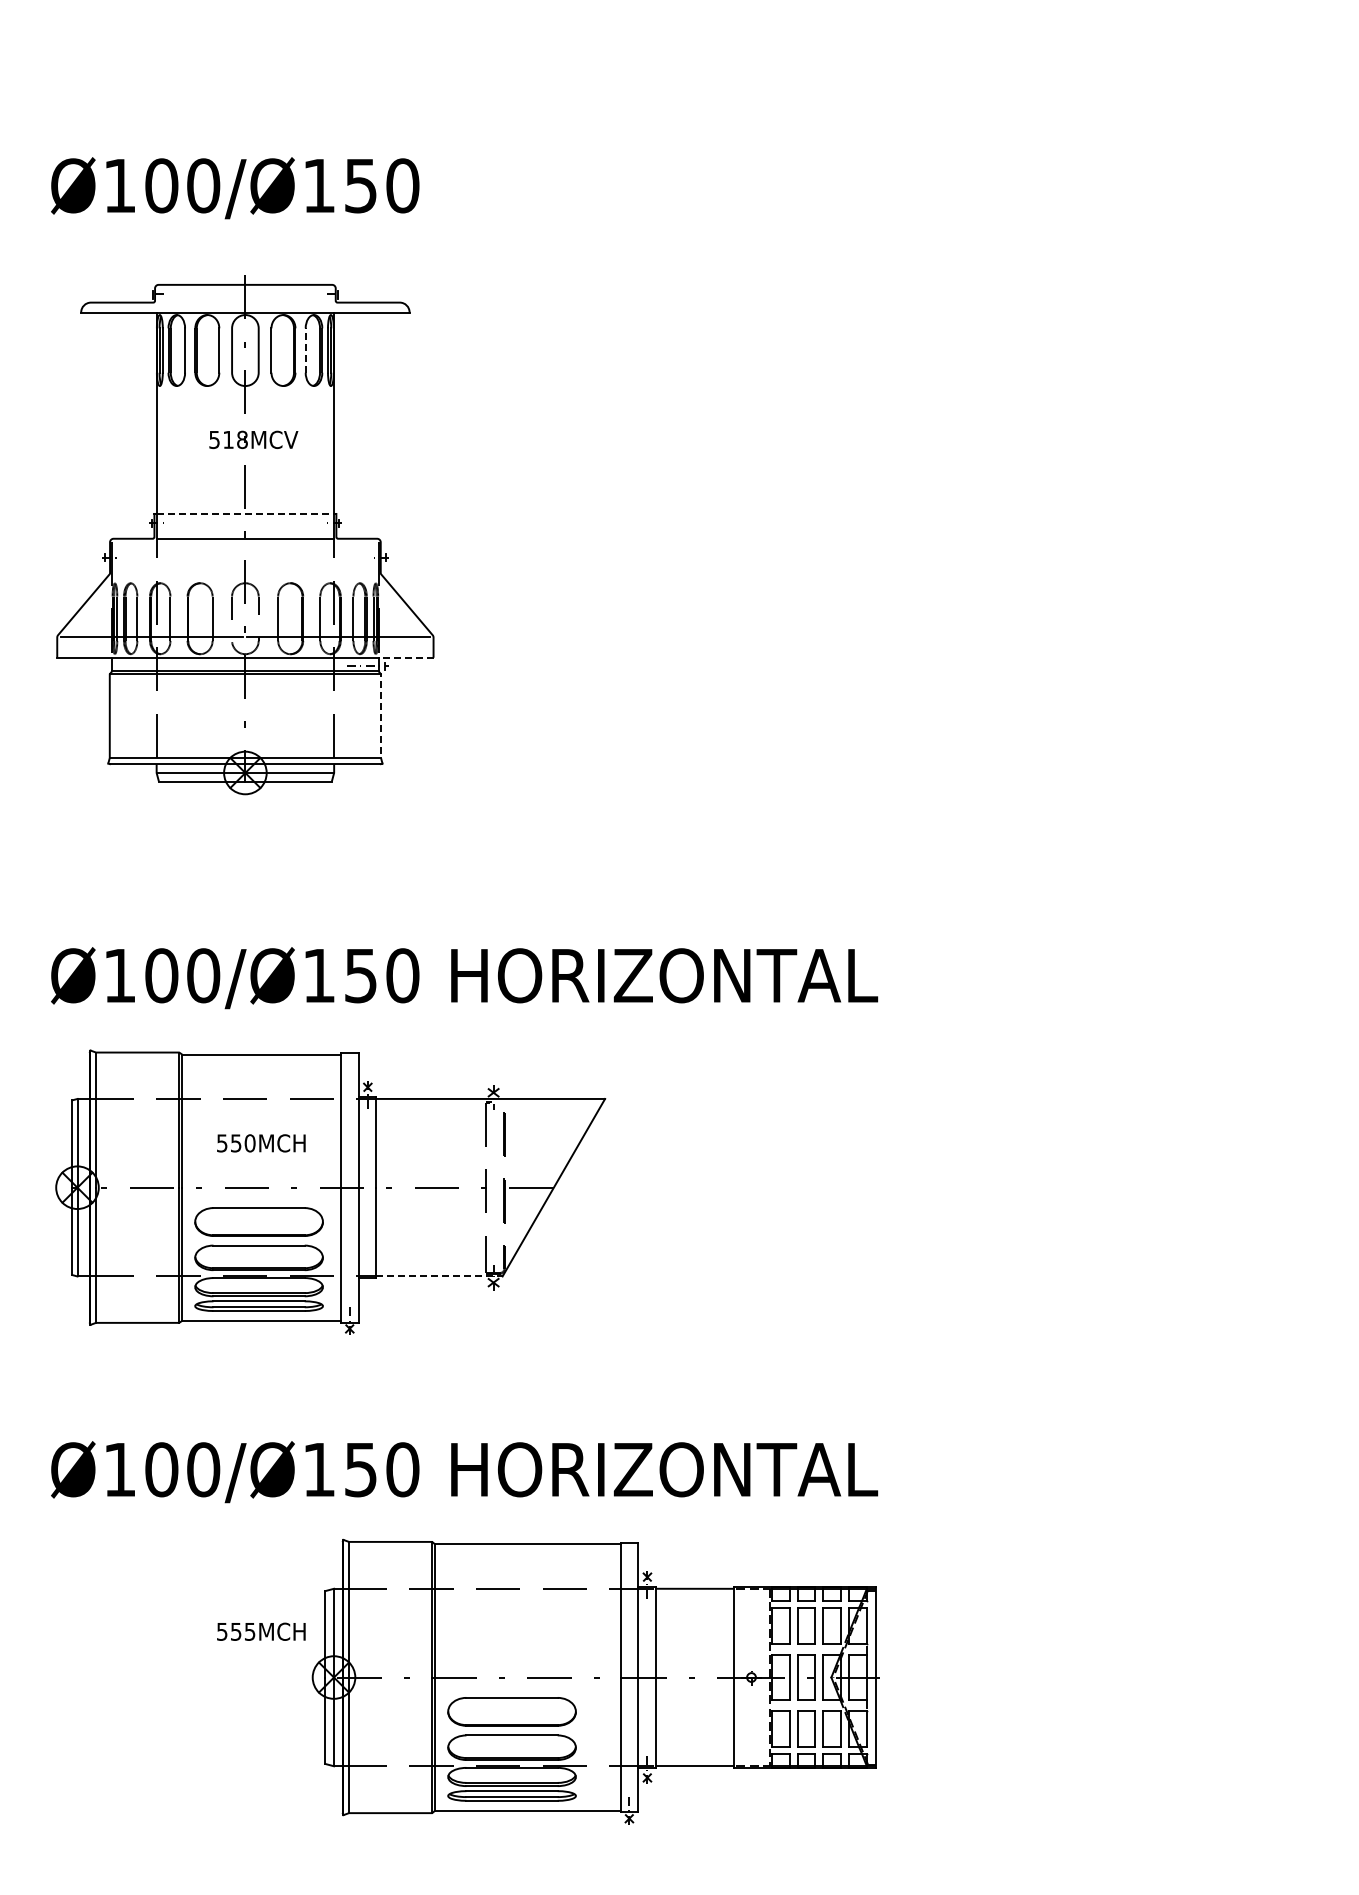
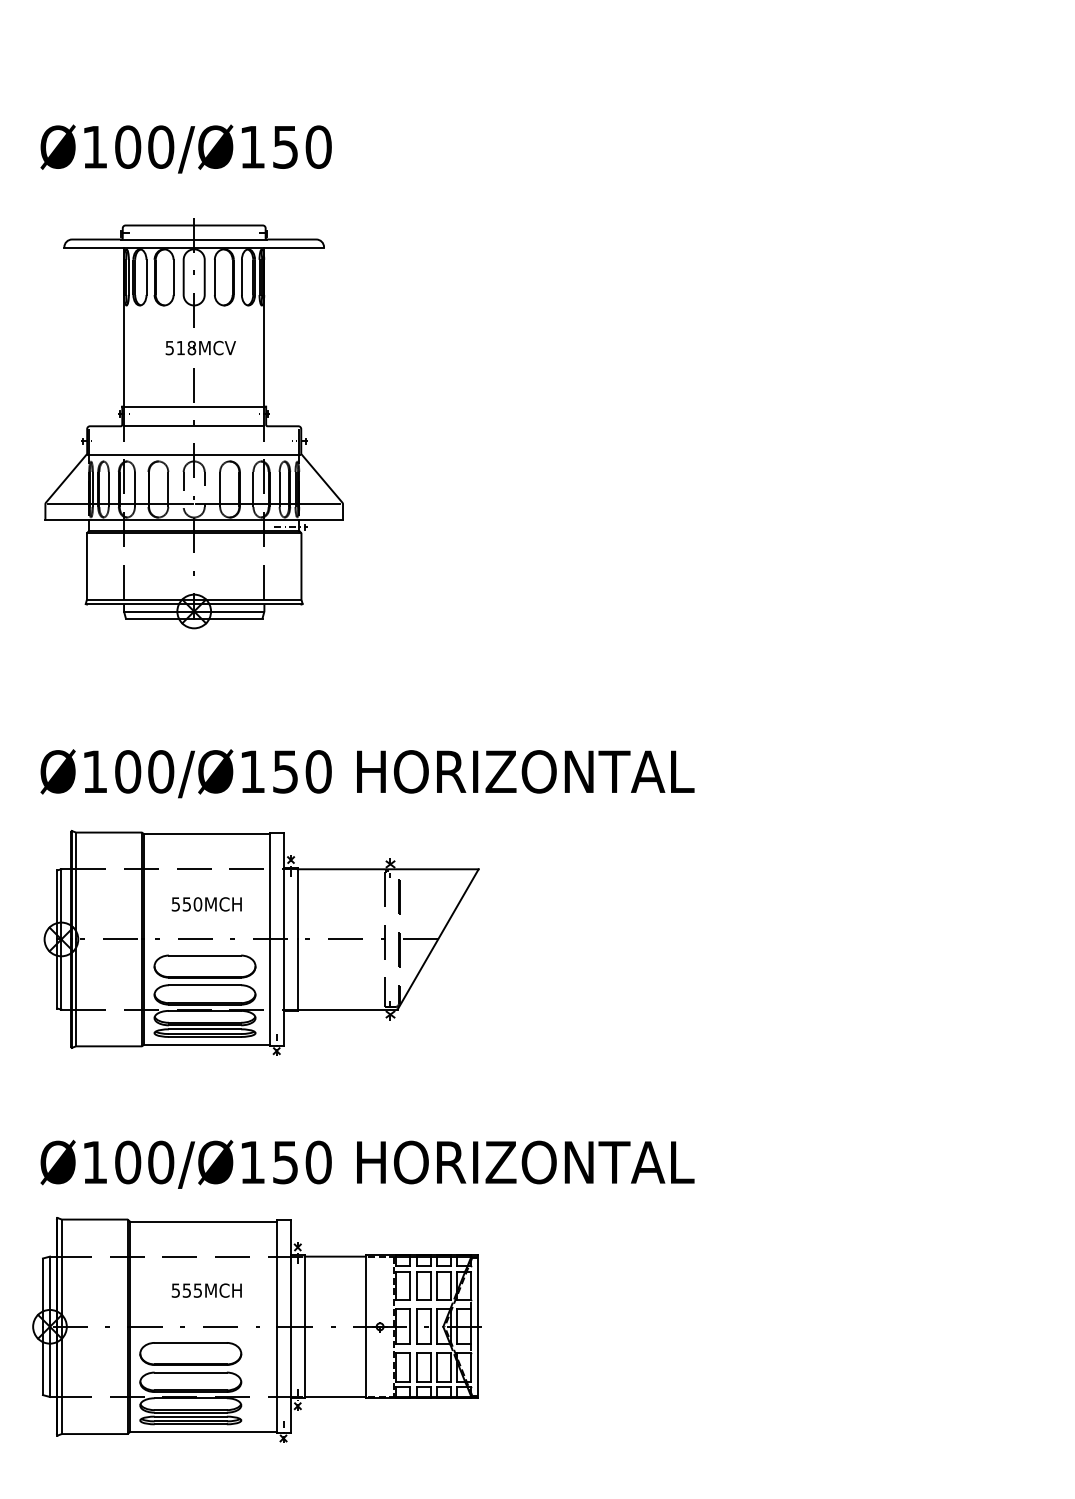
line: (245, 302) -> (194, 239), added
line: (305, 350) -> (241, 277), dashed -> solid
line: (245, 513) -> (194, 406), dashed -> solid
line: (245, 575) -> (194, 455), added
line: (406, 657) -> (321, 520), dashed -> solid
line: (381, 717) -> (301, 567), dashed -> solid
line: (440, 1276) -> (348, 1009), dashed -> solid
part: (595, 1681) -> (256, 1329), moved

